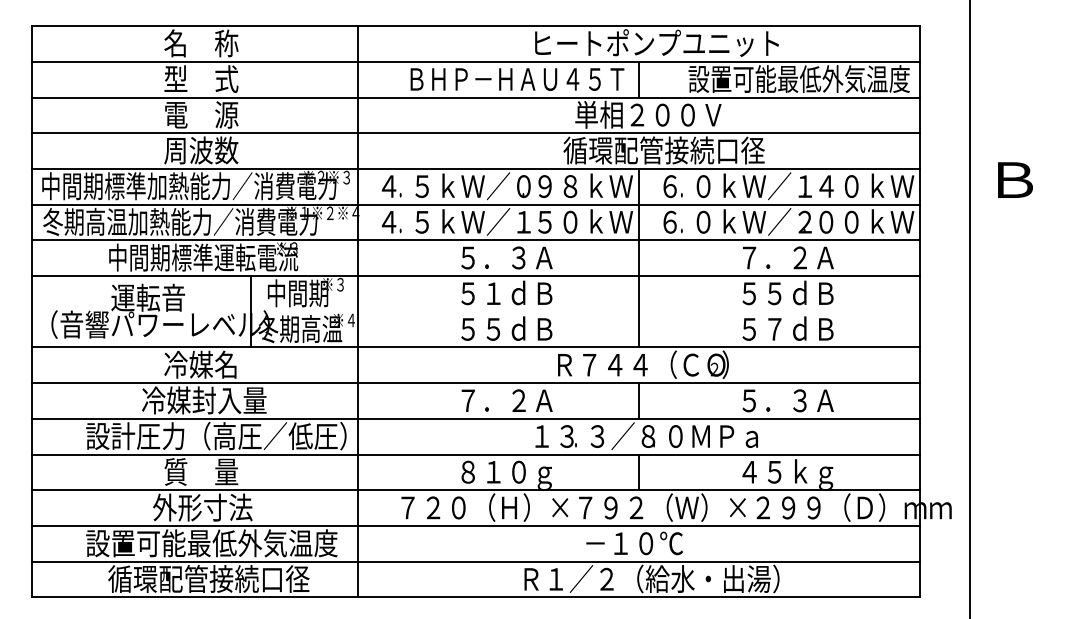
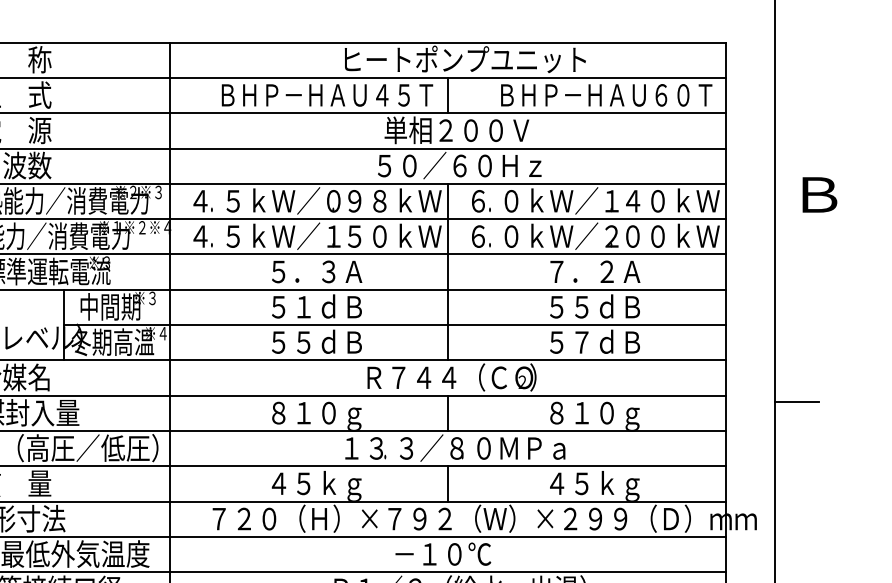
text: (798, 79) -> (605, 95), 設置可能最低外気温度 -> ＢＨＰ－ＨＡＵ６０Ｔ
text: (663, 150) -> (471, 165), 循環配管接続口径 -> ５０／６０Ｈｚ
line: (585, 311) -> (394, 324), added
line: (992, 390) -> (797, 402), added
text: (506, 403) -> (316, 415), ７．２Ａ -> ８１０ｇ
text: (787, 403) -> (594, 415), ５．３Ａ -> ８１０ｇ
text: (493, 471) -> (303, 483), ８１０ｇ -> ４５ｋｇ

